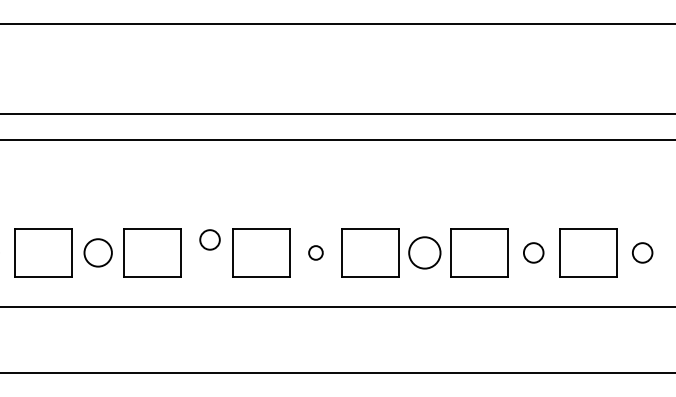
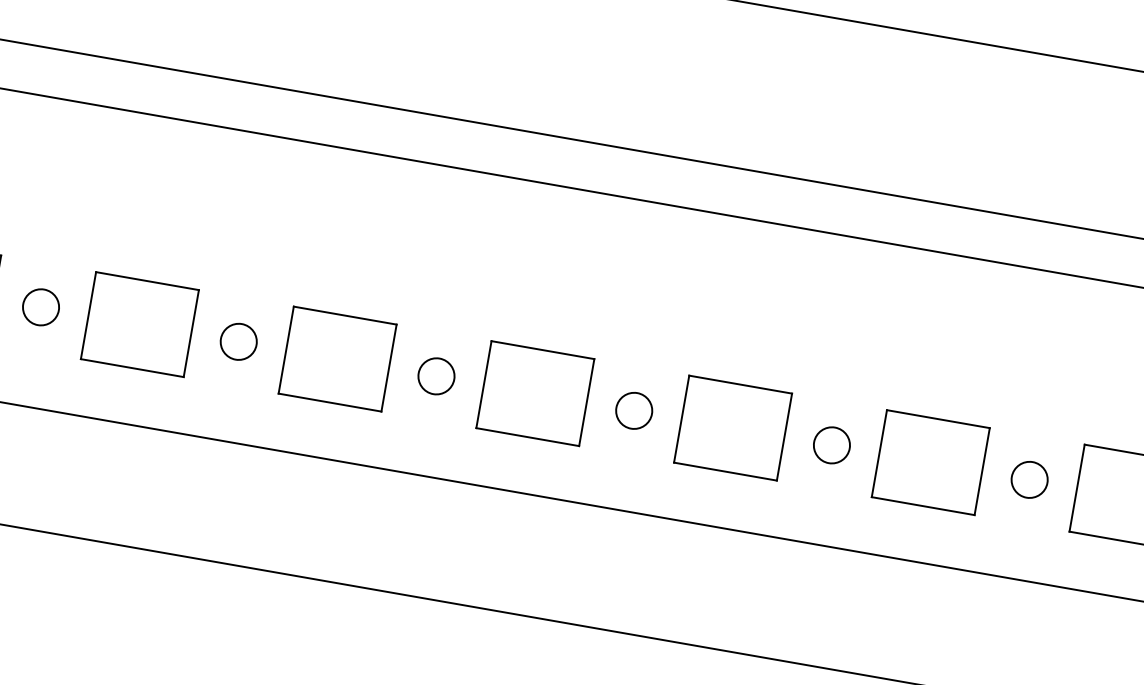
circle: (209, 239) -> (435, 375), moved
circle: (97, 252) -> (237, 340), size x0.71
circle: (315, 252) -> (633, 409), size x1.43
circle: (424, 252) -> (831, 444), size x0.62

